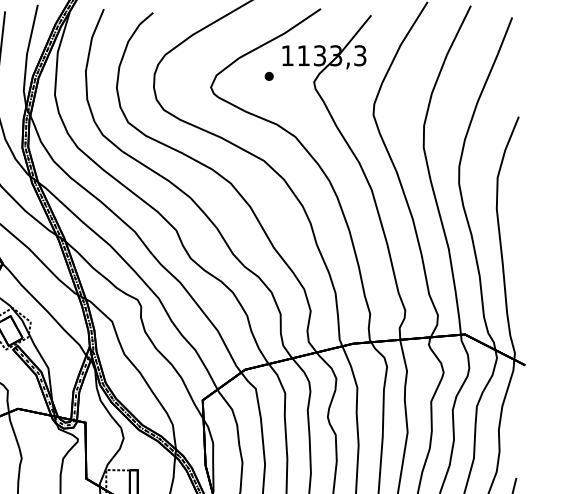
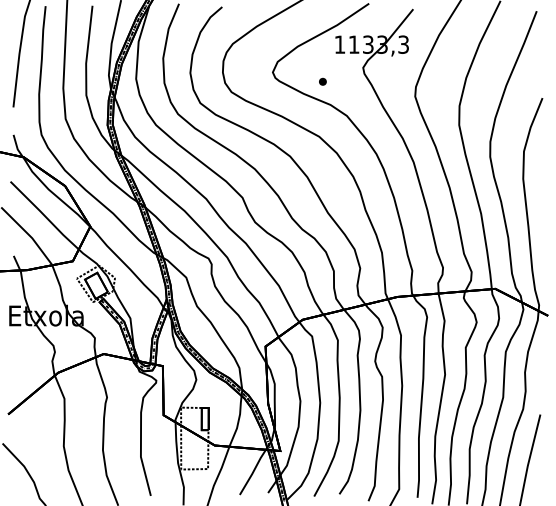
part: (268, 76) -> (322, 81), moved

